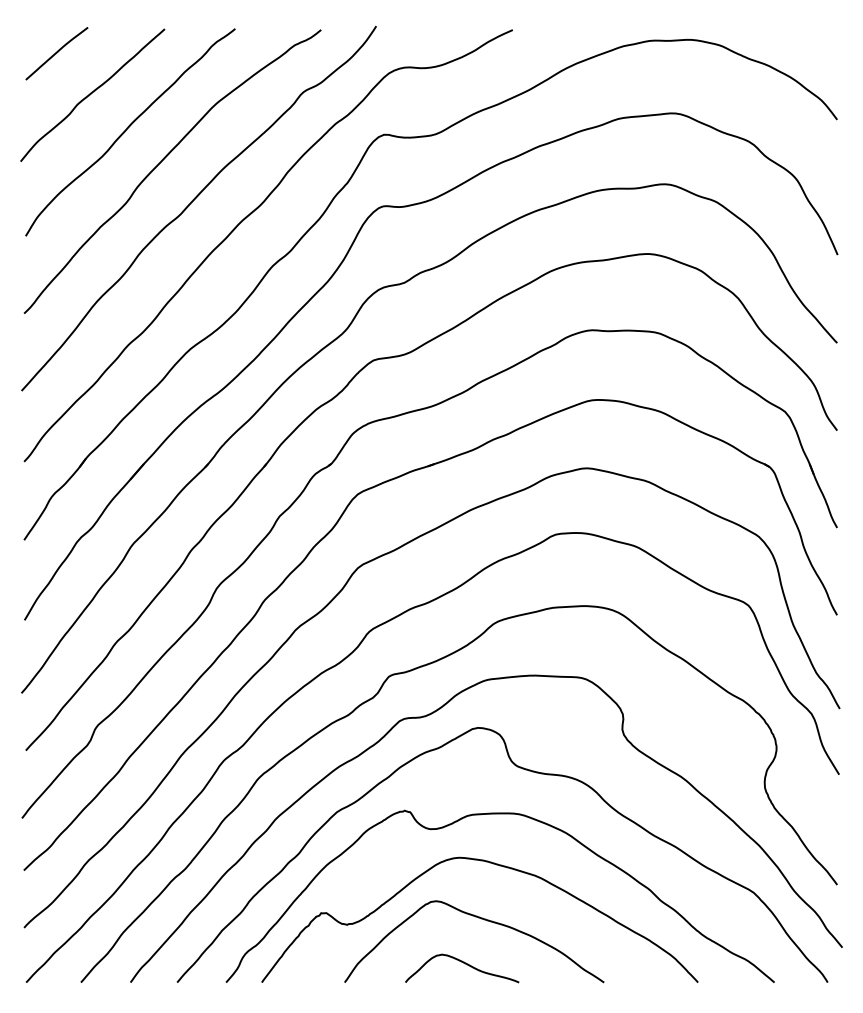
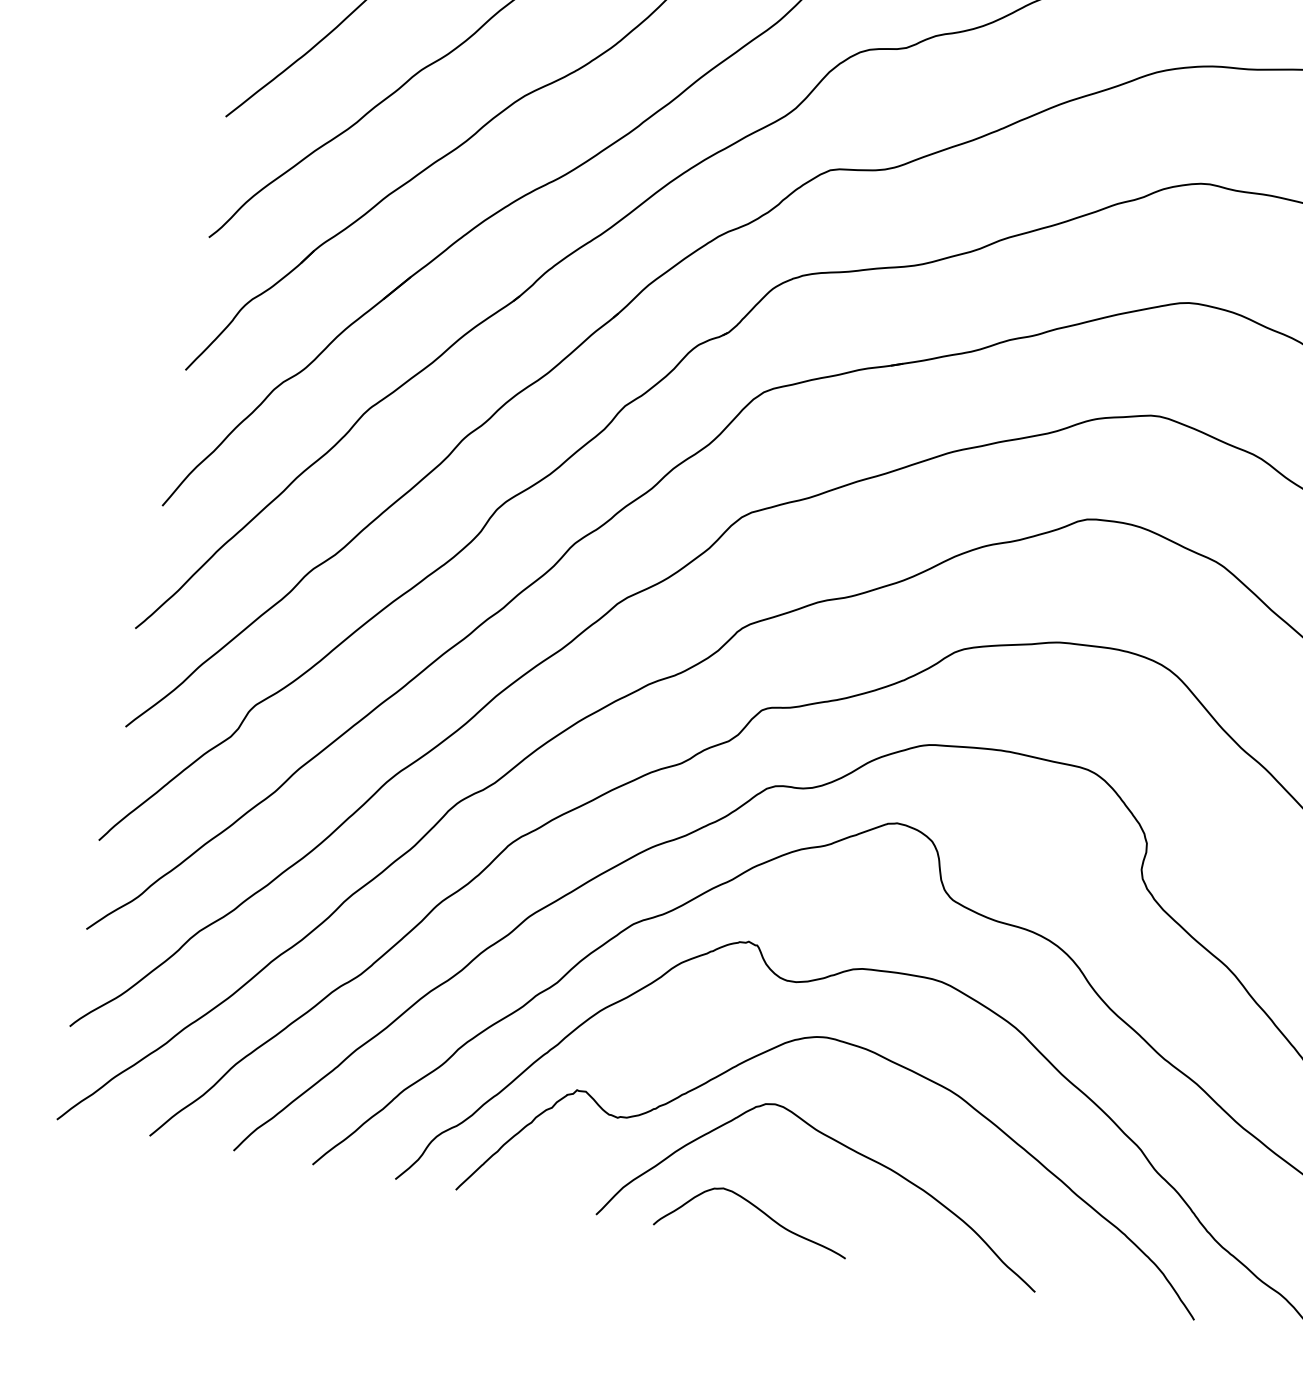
curve: (465, 964) -> (760, 1212), moved

